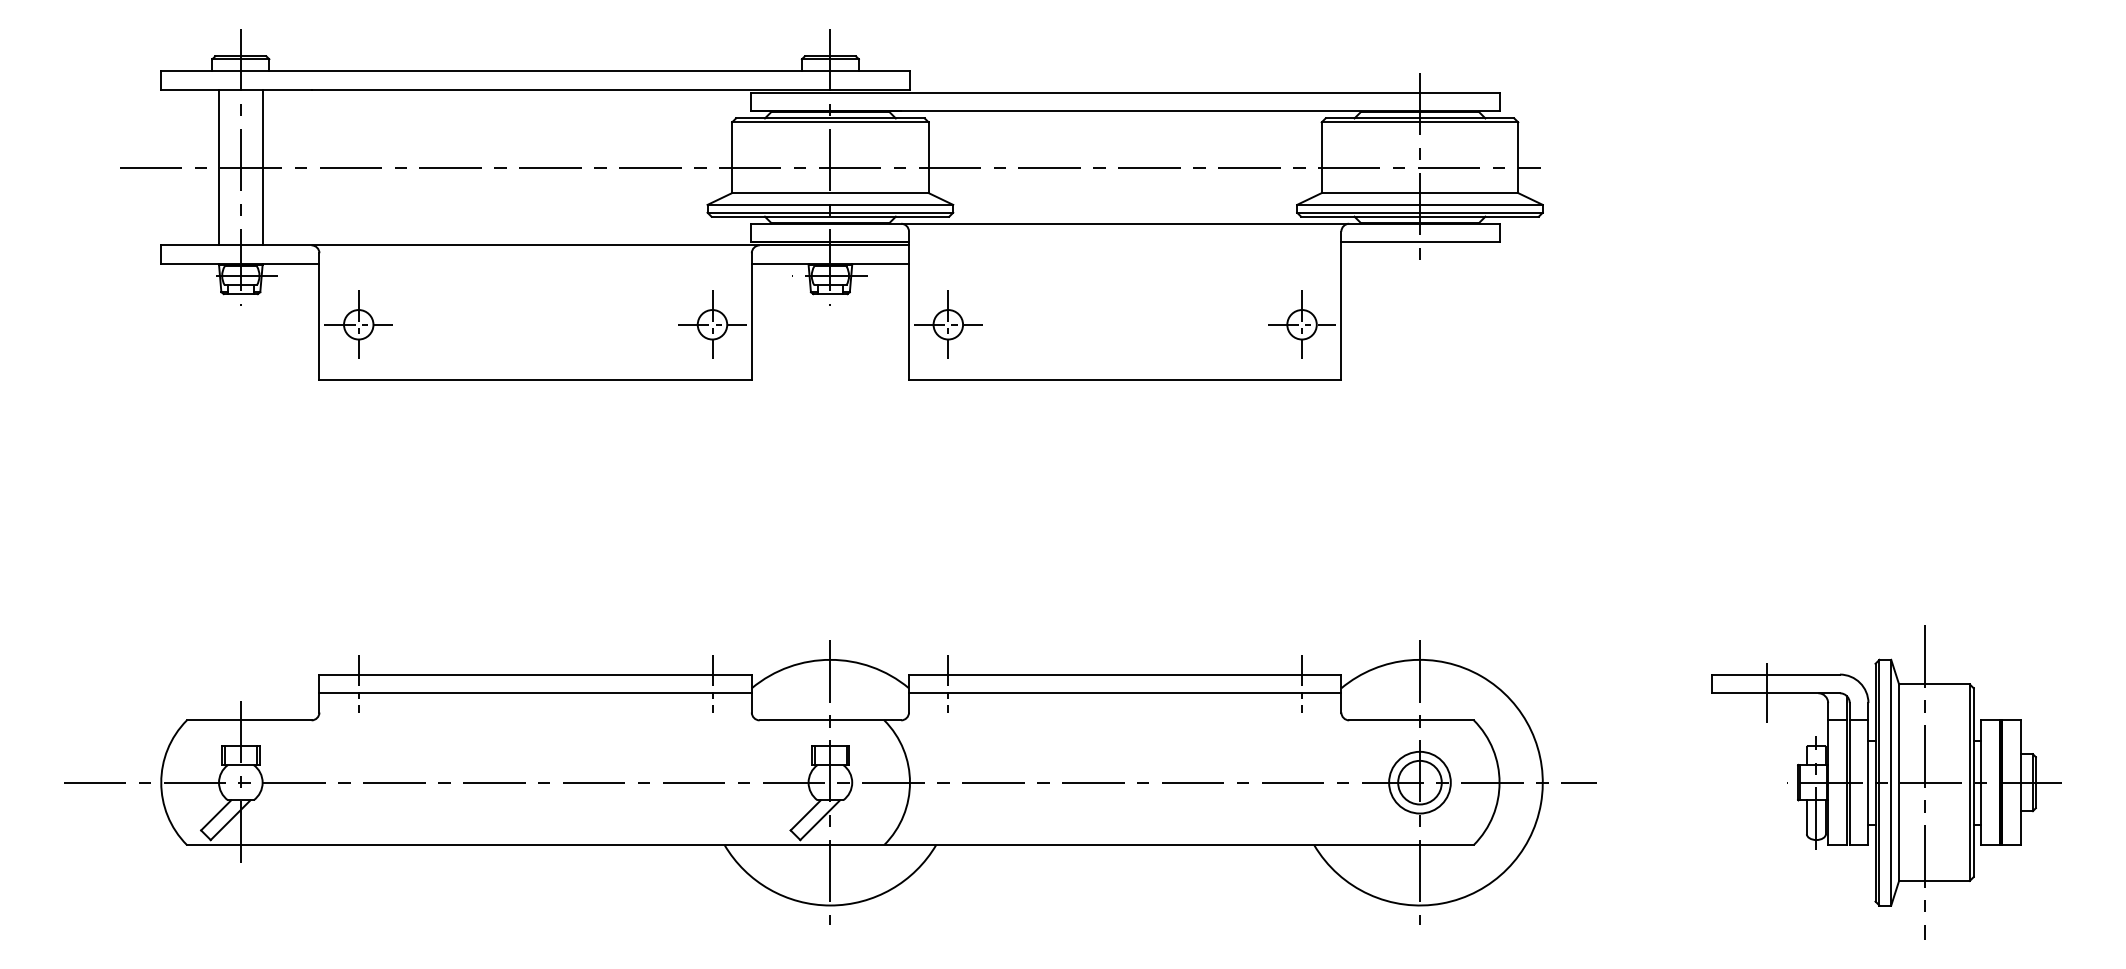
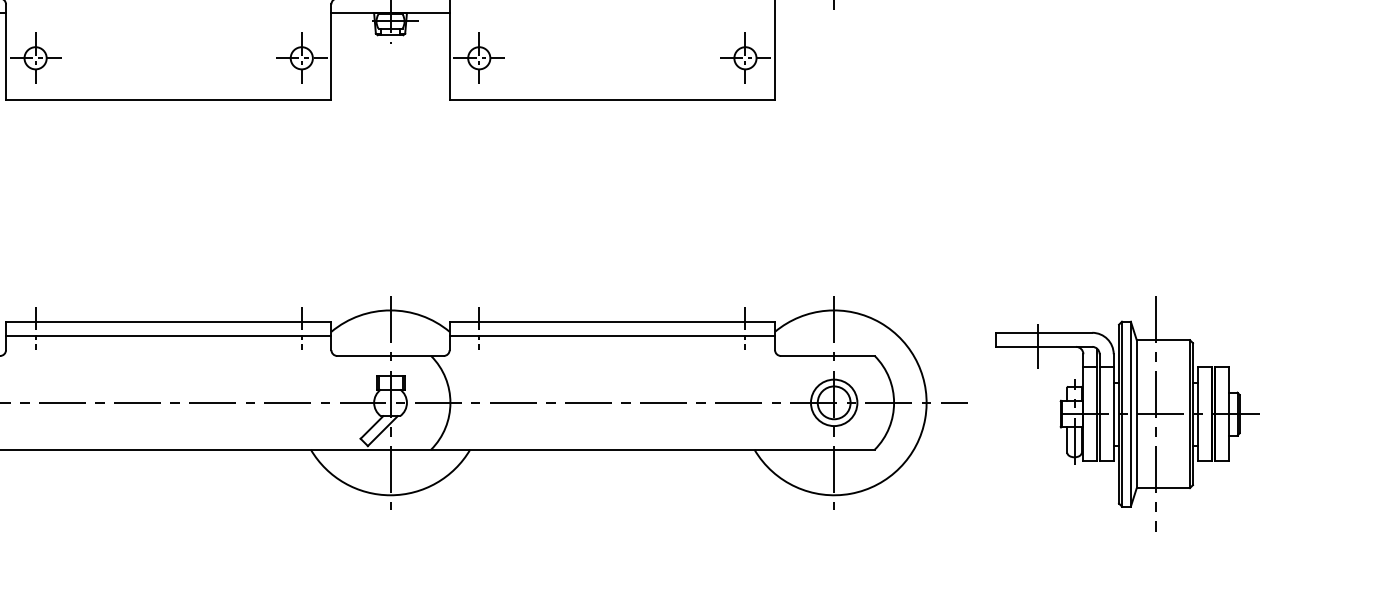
part: (1886, 782) -> (1127, 414), moved

